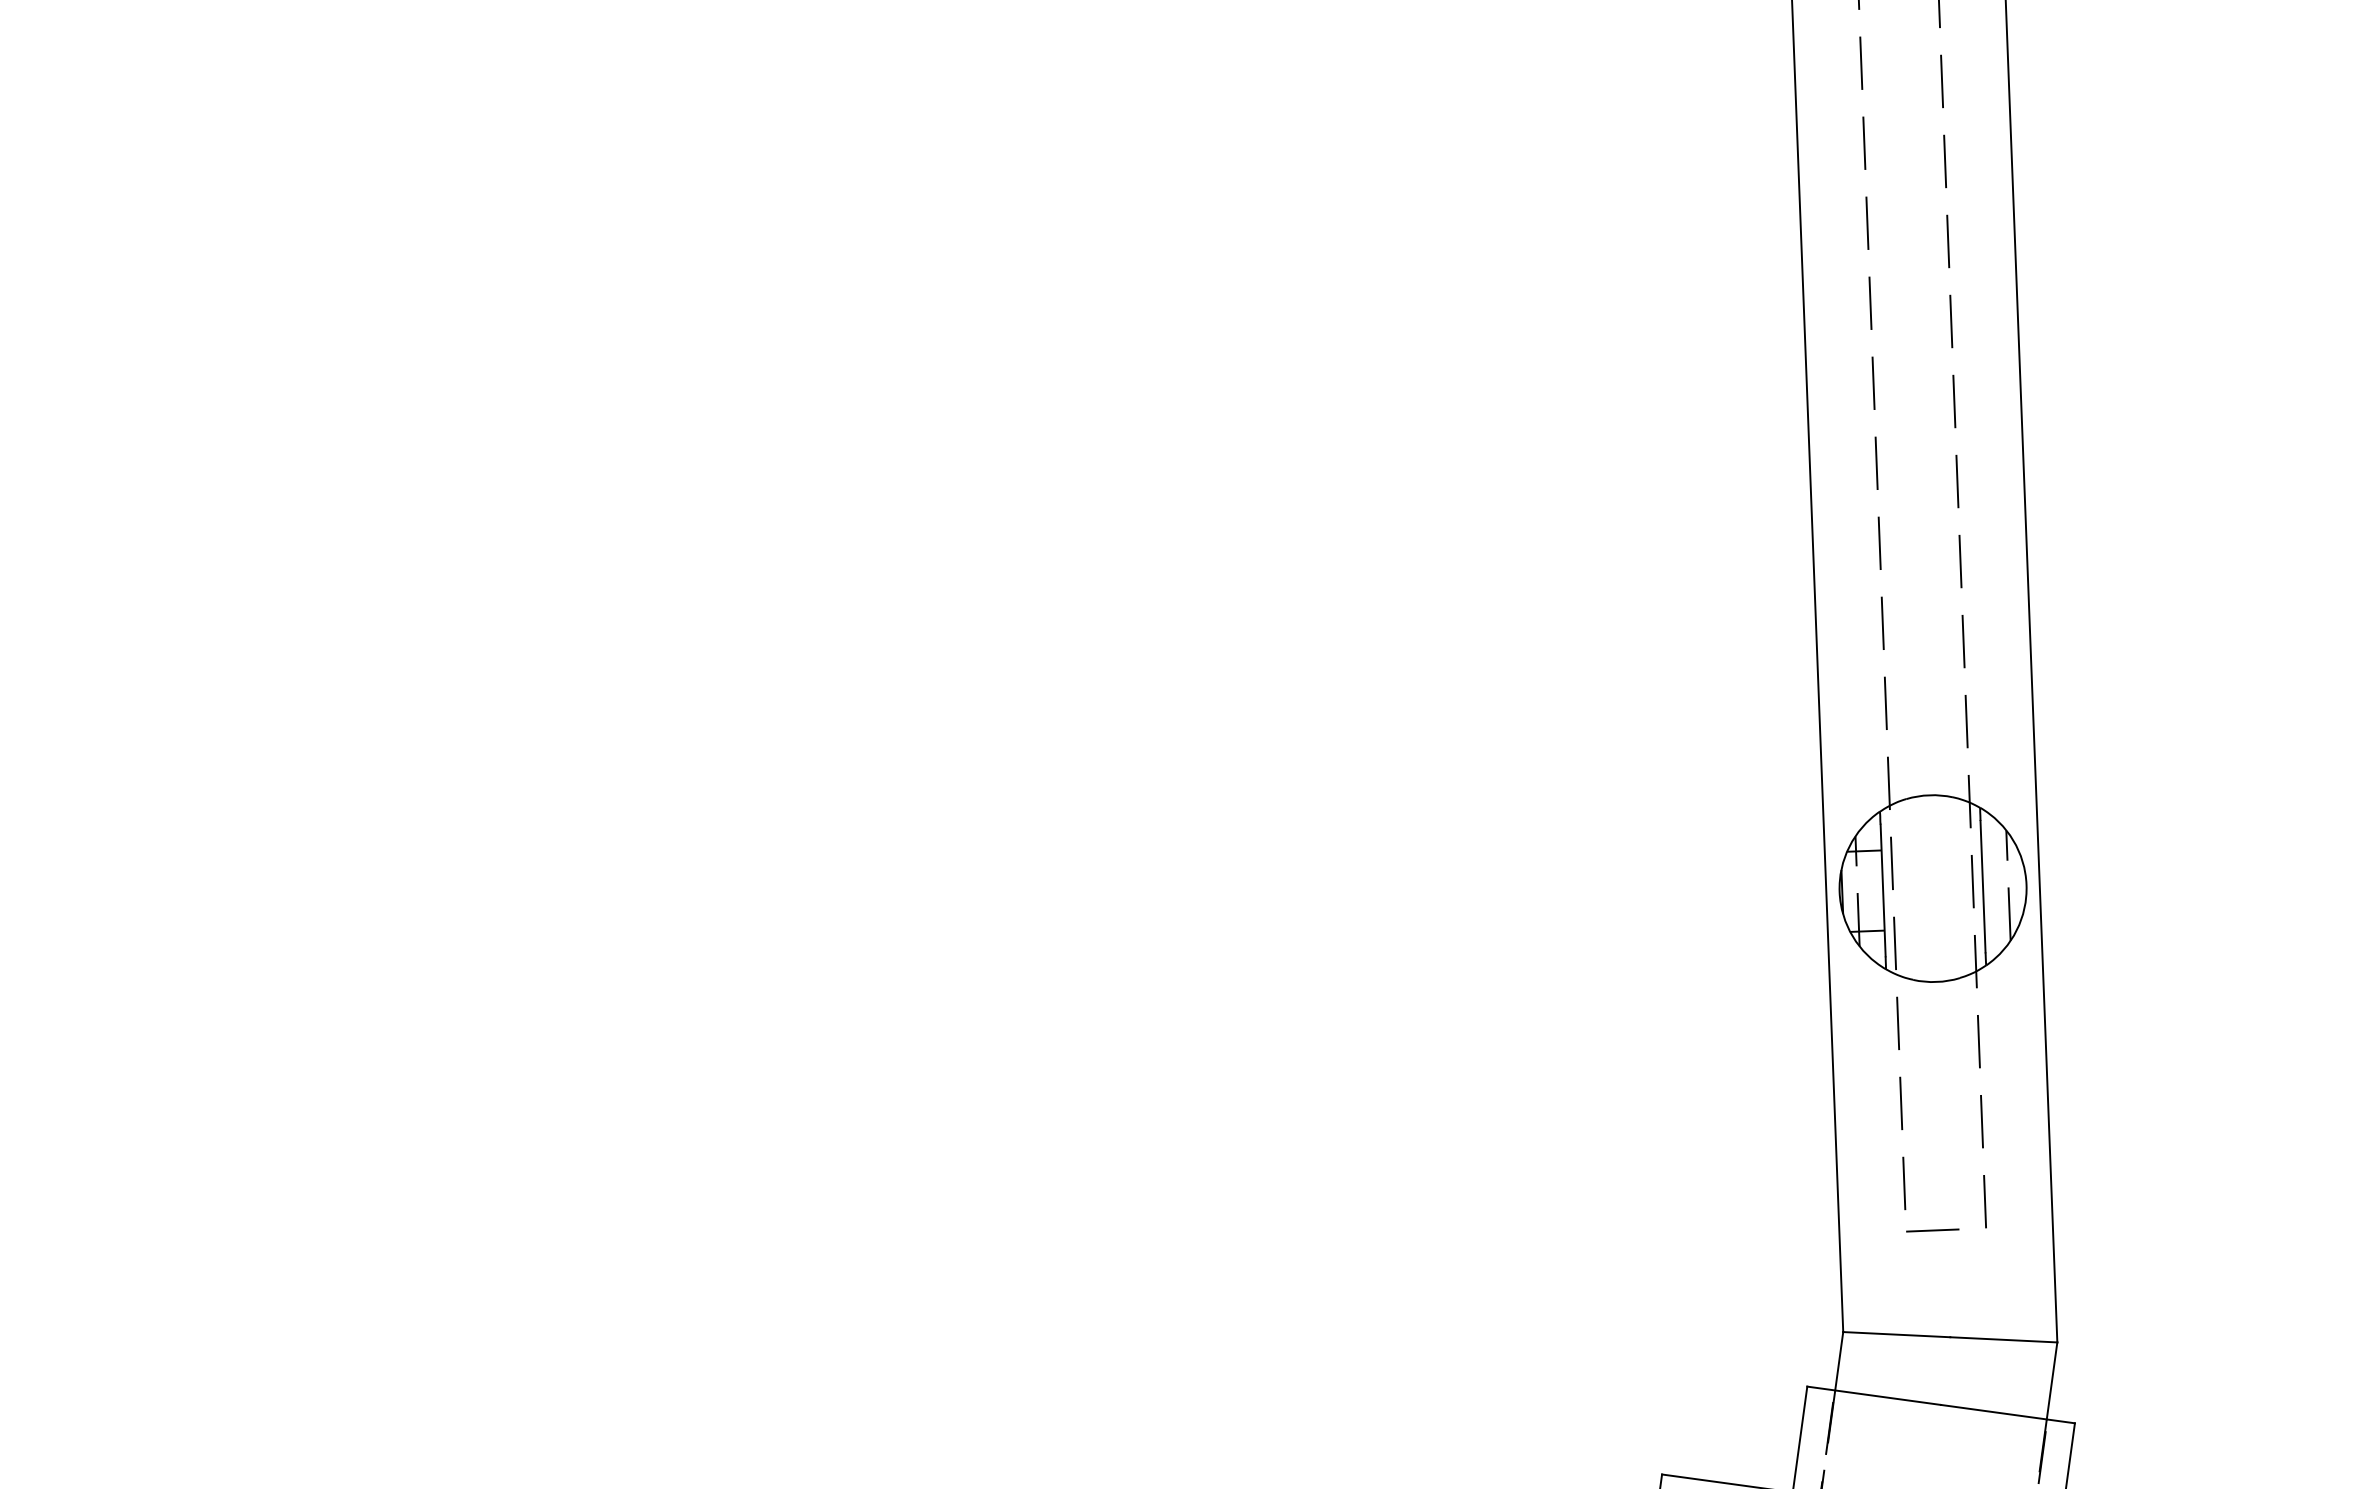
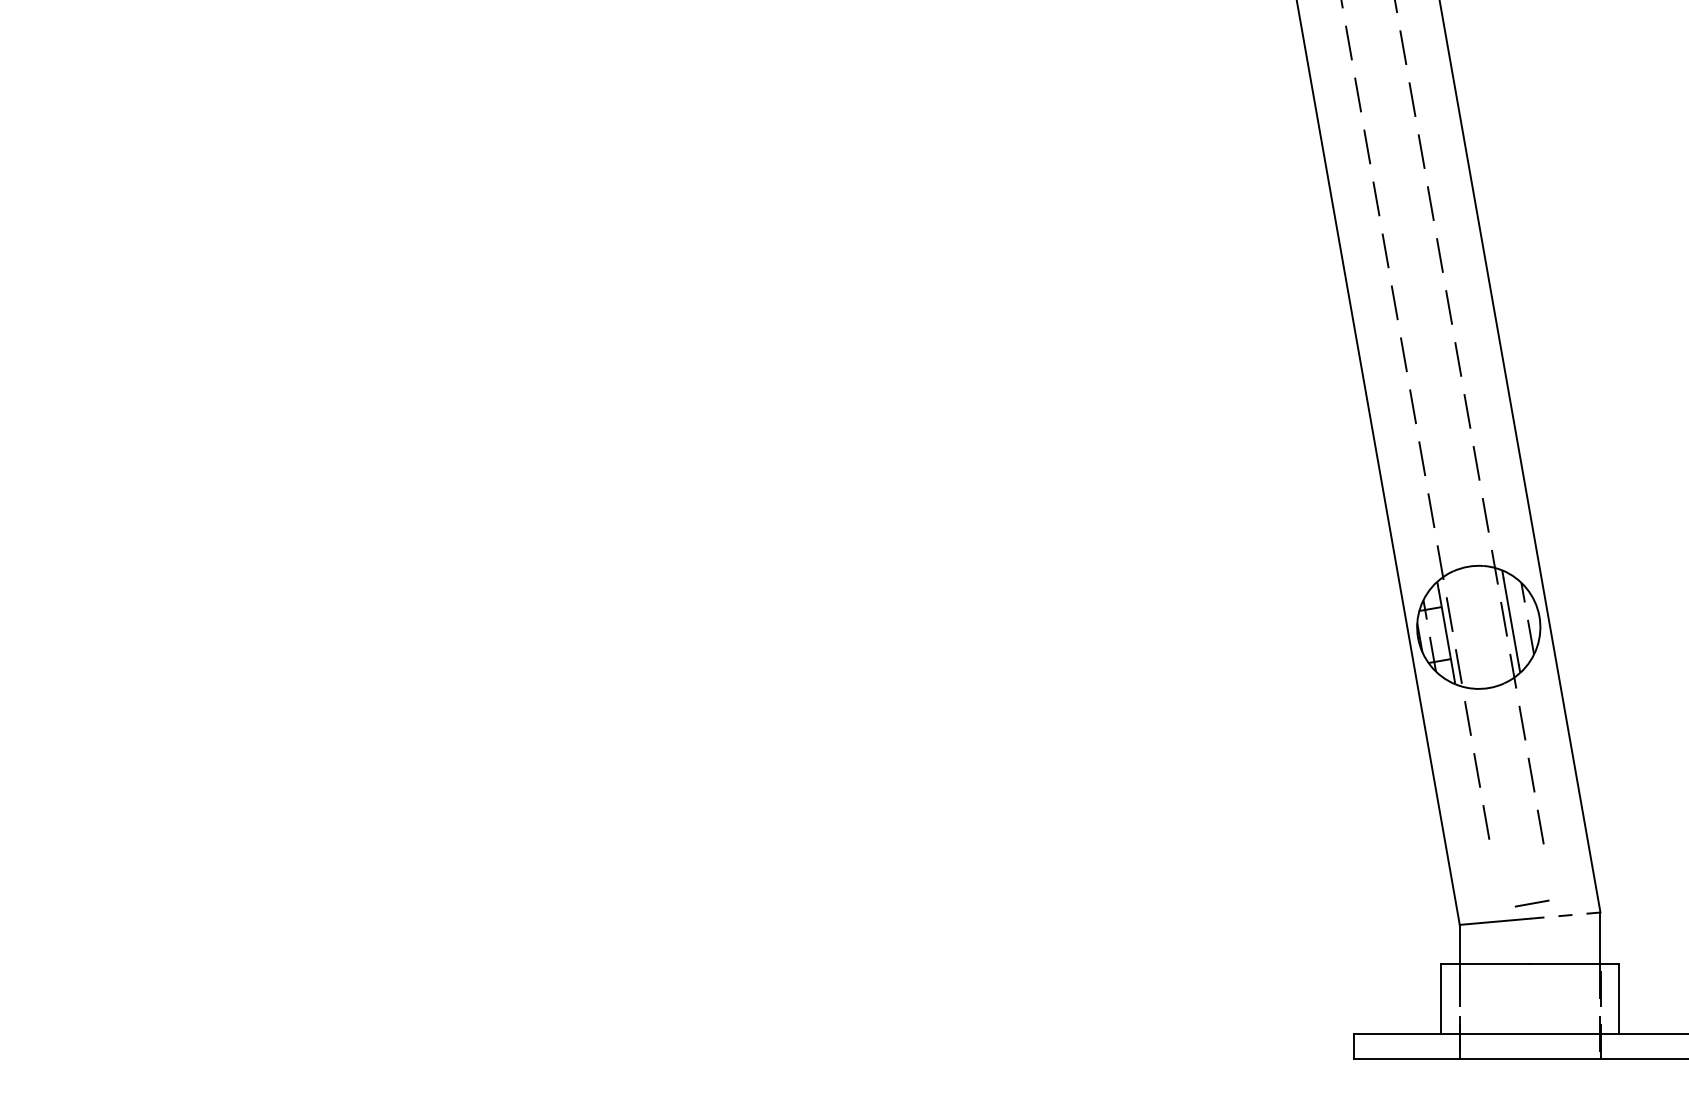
line: (1931, 1230) -> (1531, 903), moved
line: (2002, 1339) -> (1564, 915), solid -> dashed

